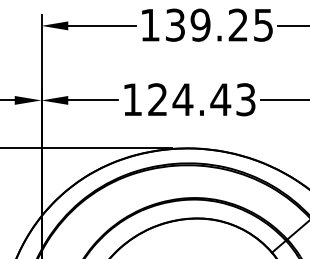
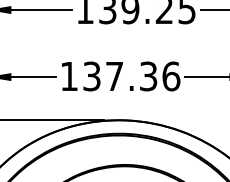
text: (202, 99) -> (132, 76), 124.43 -> 137.36

